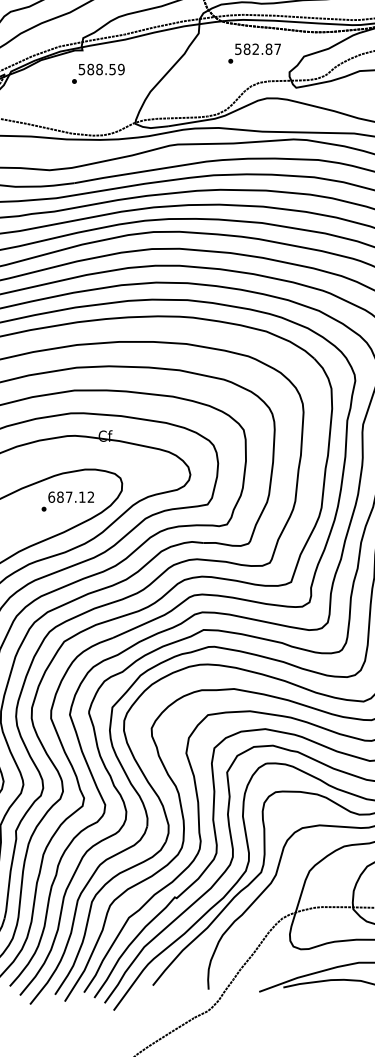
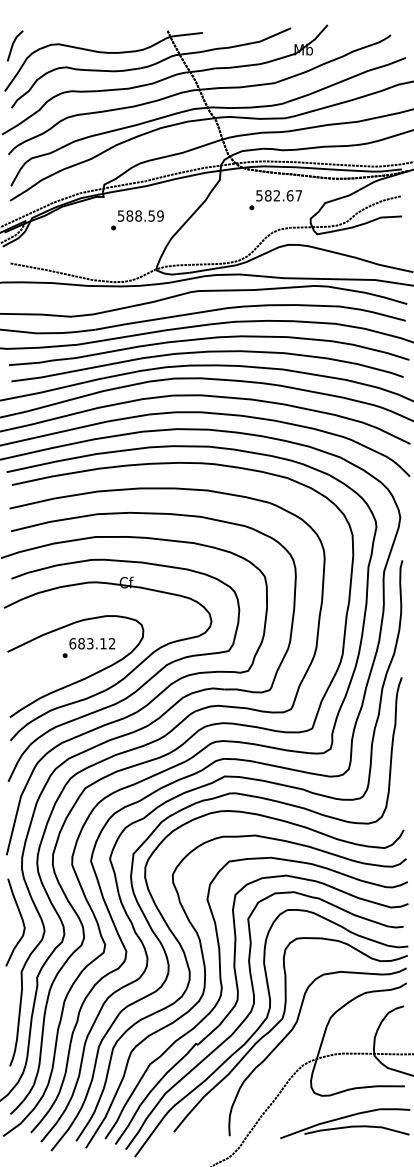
text: (268, 48) -> (289, 195), 582.87 -> 582.67
text: (98, 73) -> (137, 220), moved
text: (69, 496) -> (90, 643), 687.12 -> 683.12

